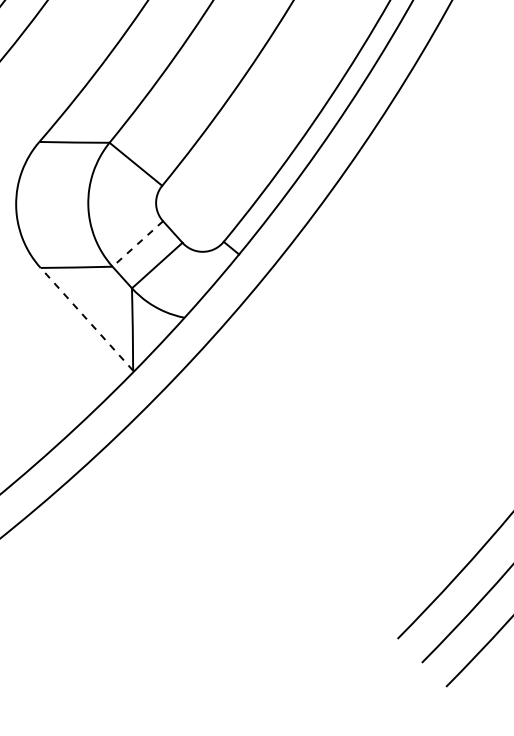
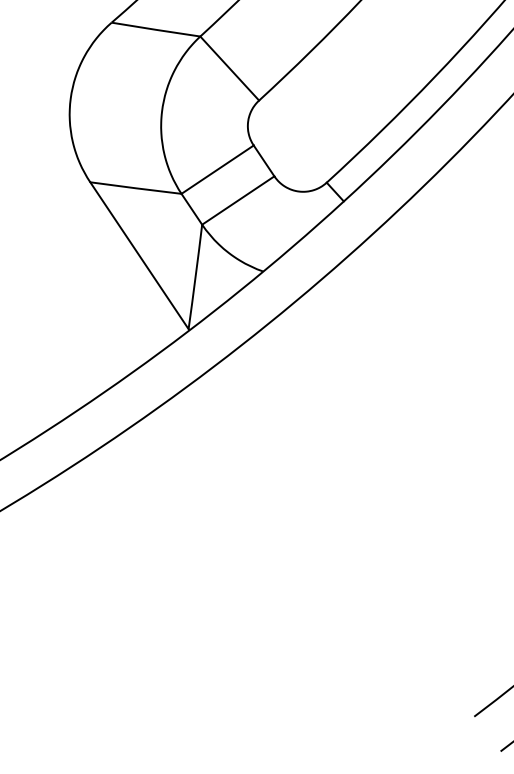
line: (137, 244) -> (217, 170), dashed -> solid
line: (86, 318) -> (139, 254), dashed -> solid

